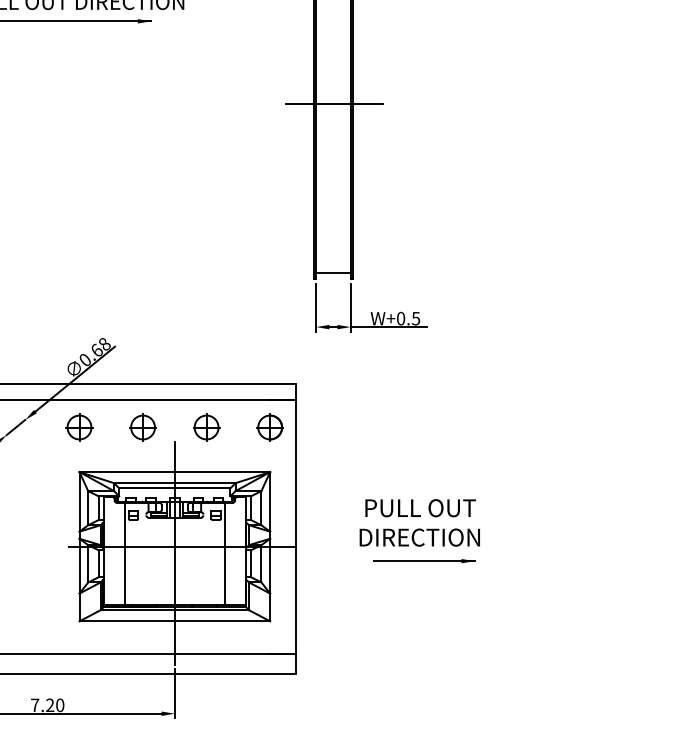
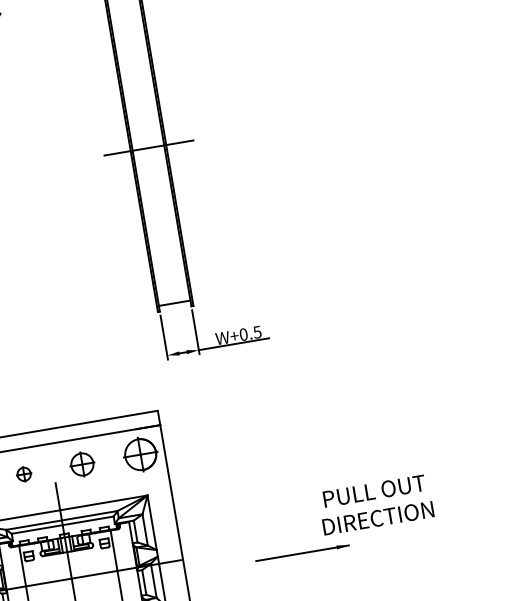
part: (142, 427) -> (23, 474), size x0.6
part: (269, 427) -> (140, 454), size x1.4
text: (419, 522) -> (375, 504), moved

